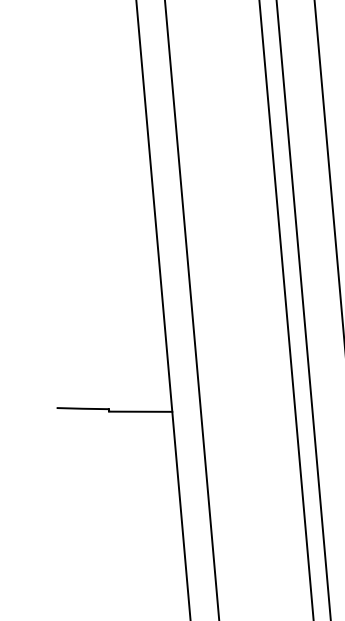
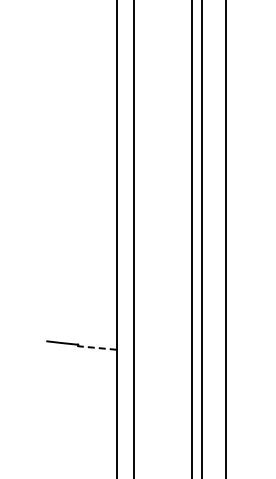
line: (139, 411) -> (96, 347), solid -> dashed

